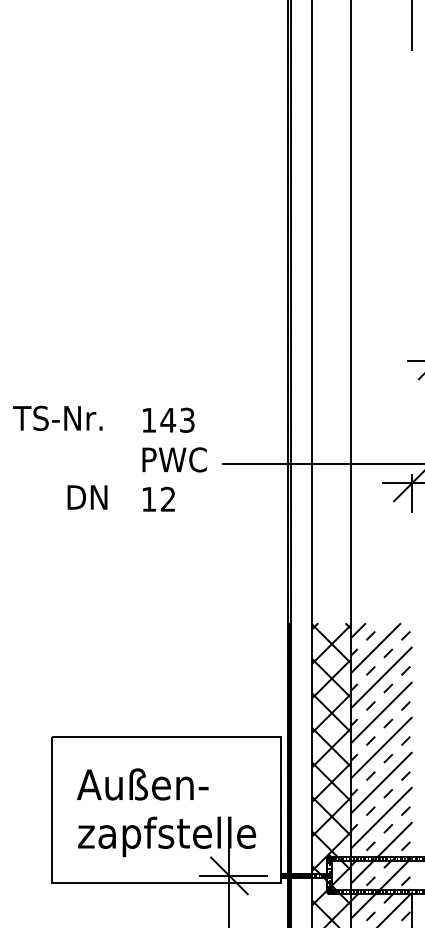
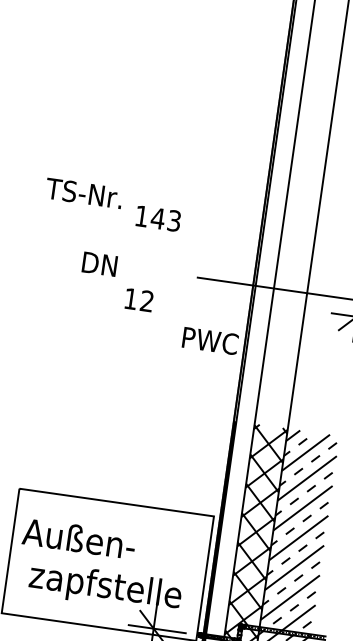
text: (168, 419) -> (158, 217), moved
text: (60, 457) -> (81, 227), moved
text: (174, 459) -> (210, 340), moved
text: (142, 784) -> (78, 538), moved

